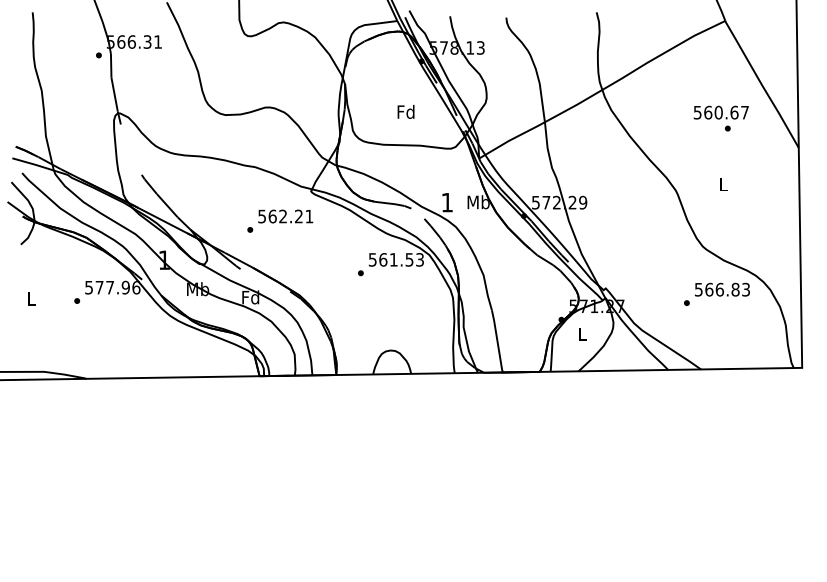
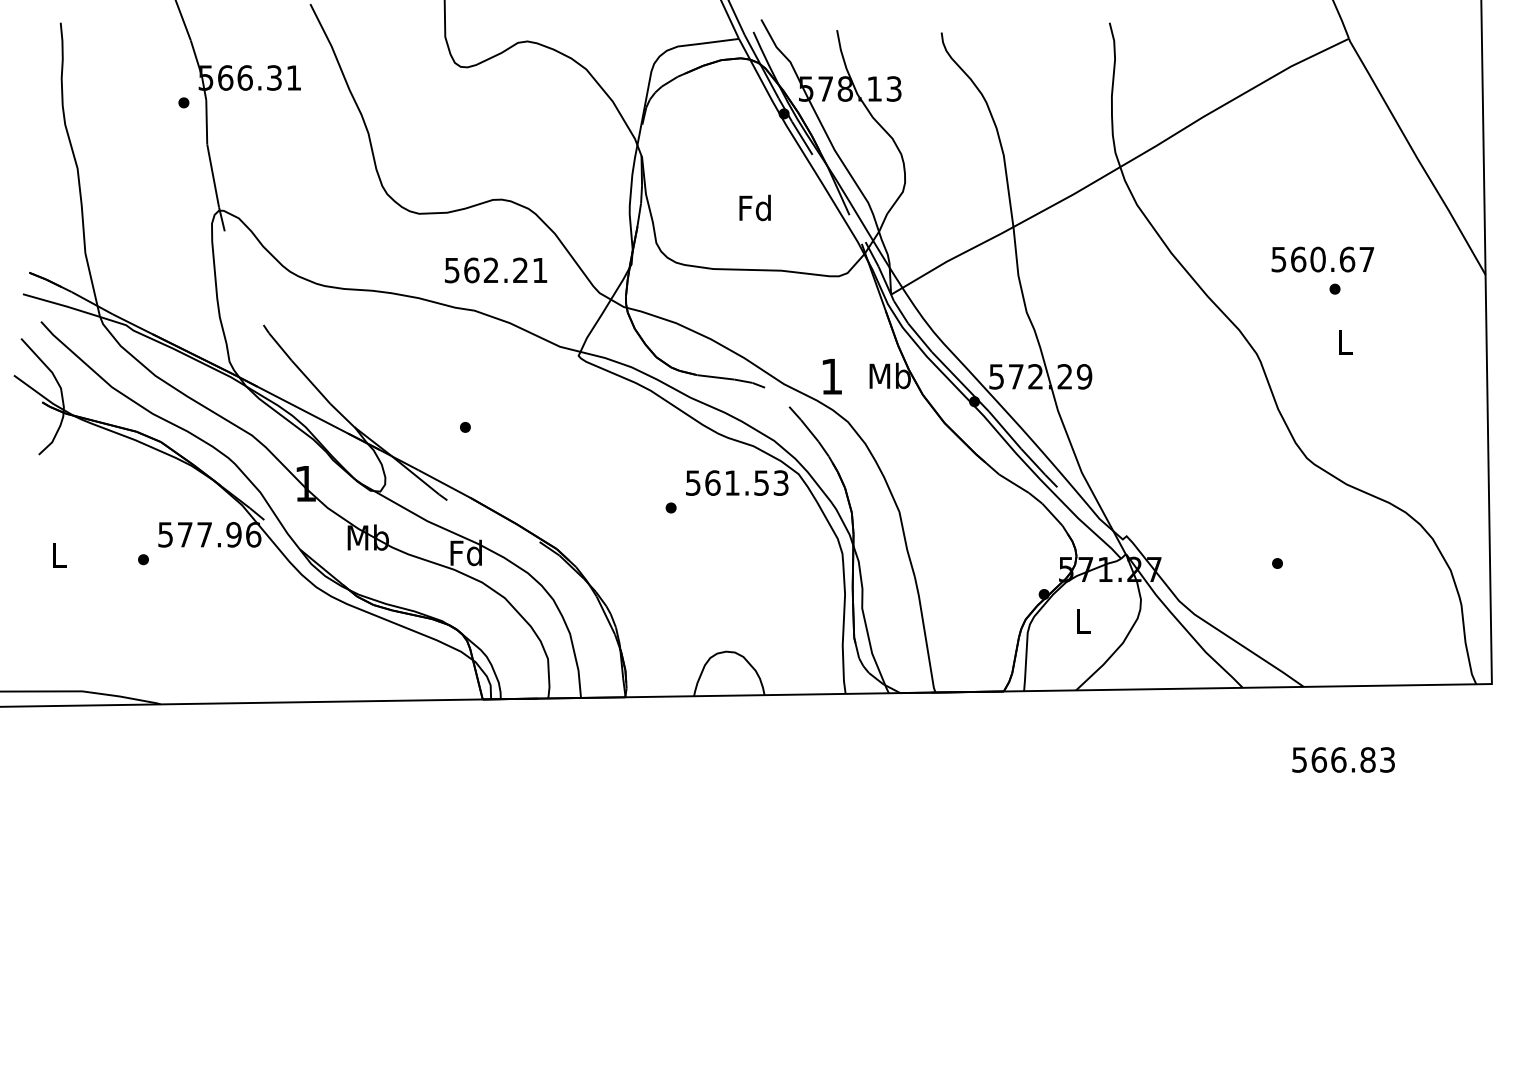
text: (720, 118) -> (1321, 270), moved
text: (285, 216) -> (495, 270), moved
text: (722, 289) -> (1343, 759), moved

